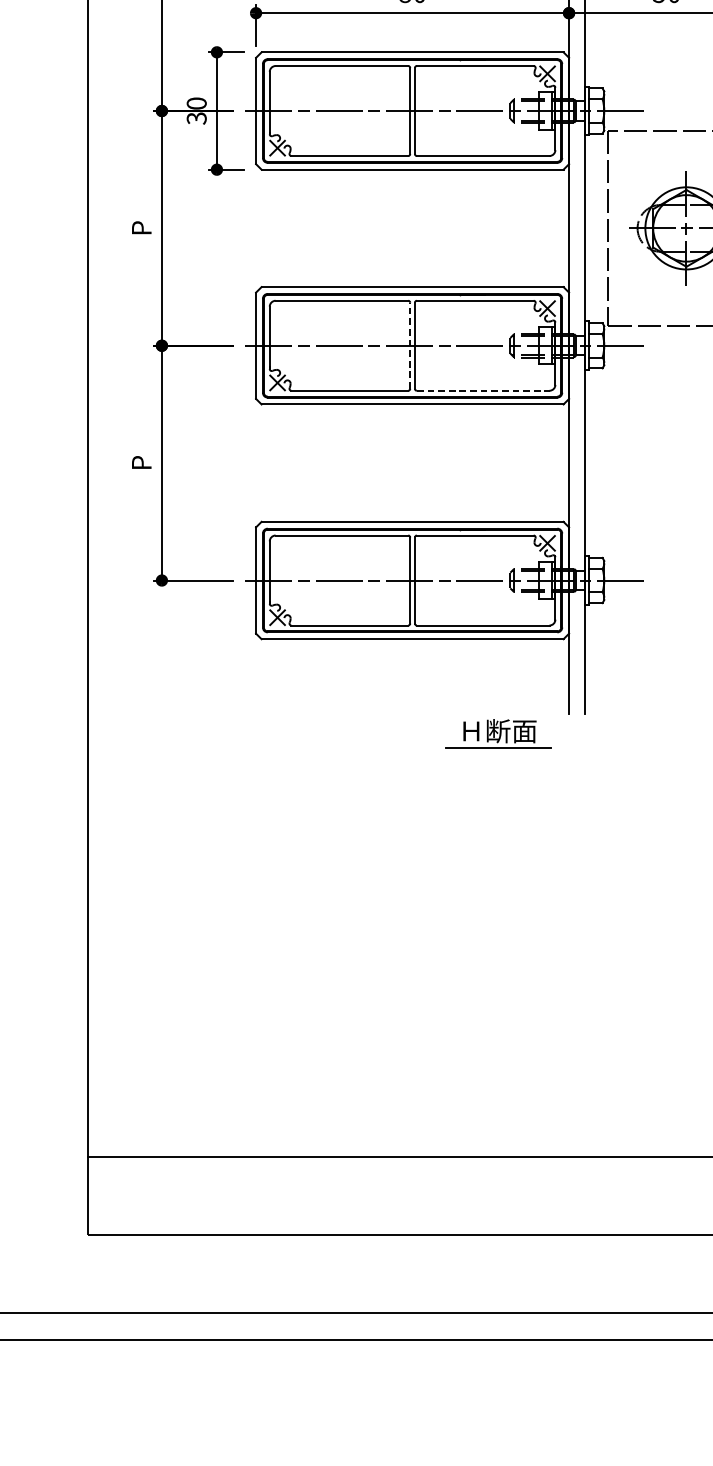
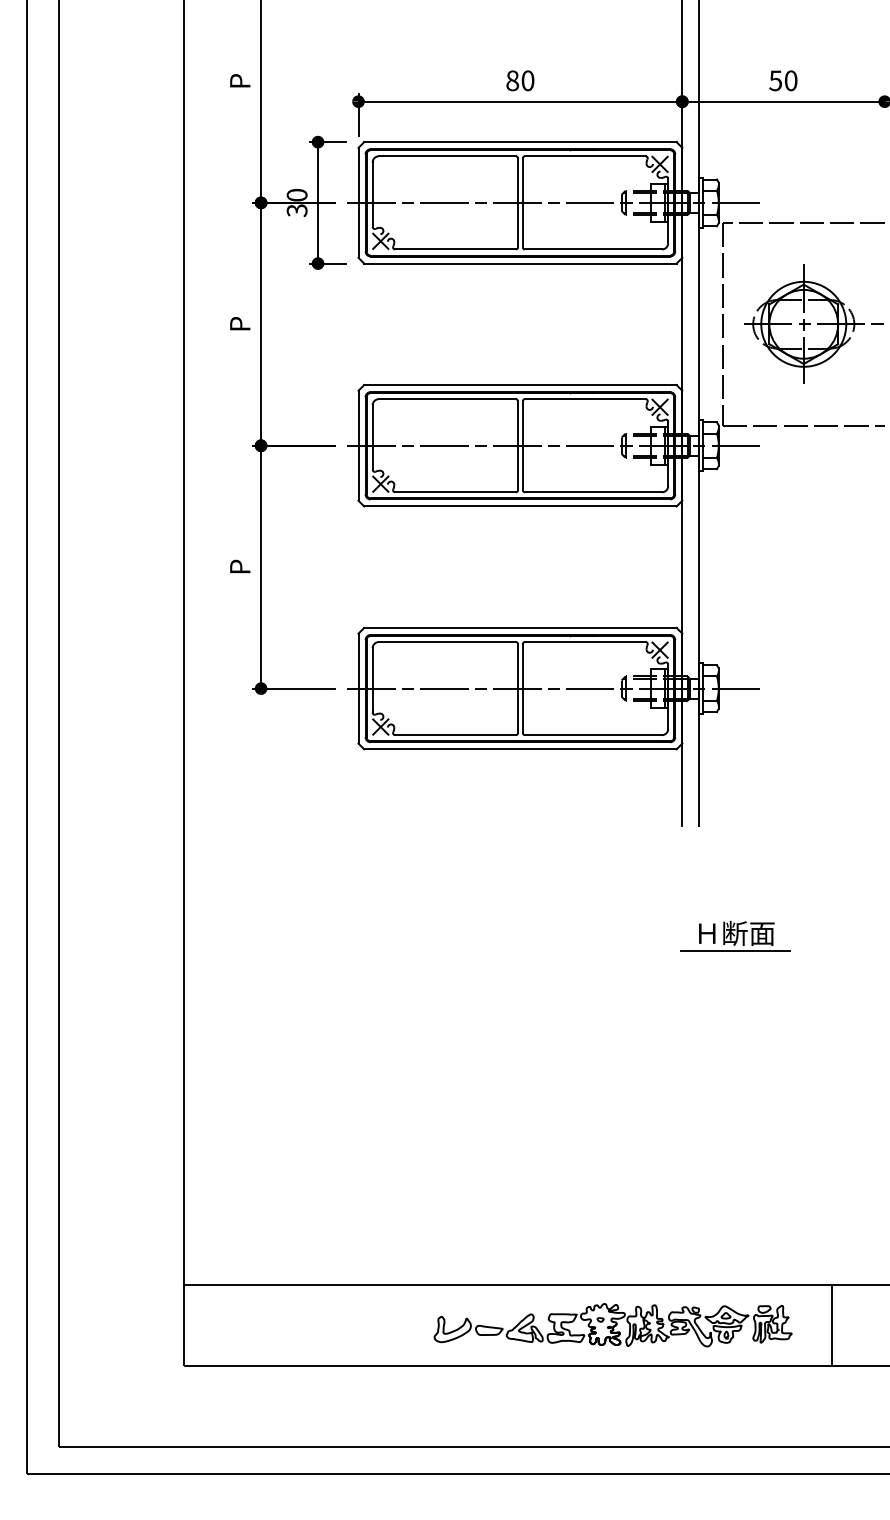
line: (410, 345) -> (518, 445), dashed -> solid
line: (483, 390) -> (593, 492), dashed -> solid
part: (498, 733) -> (735, 935), moved
part: (501, 1196) -> (612, 1325), added

